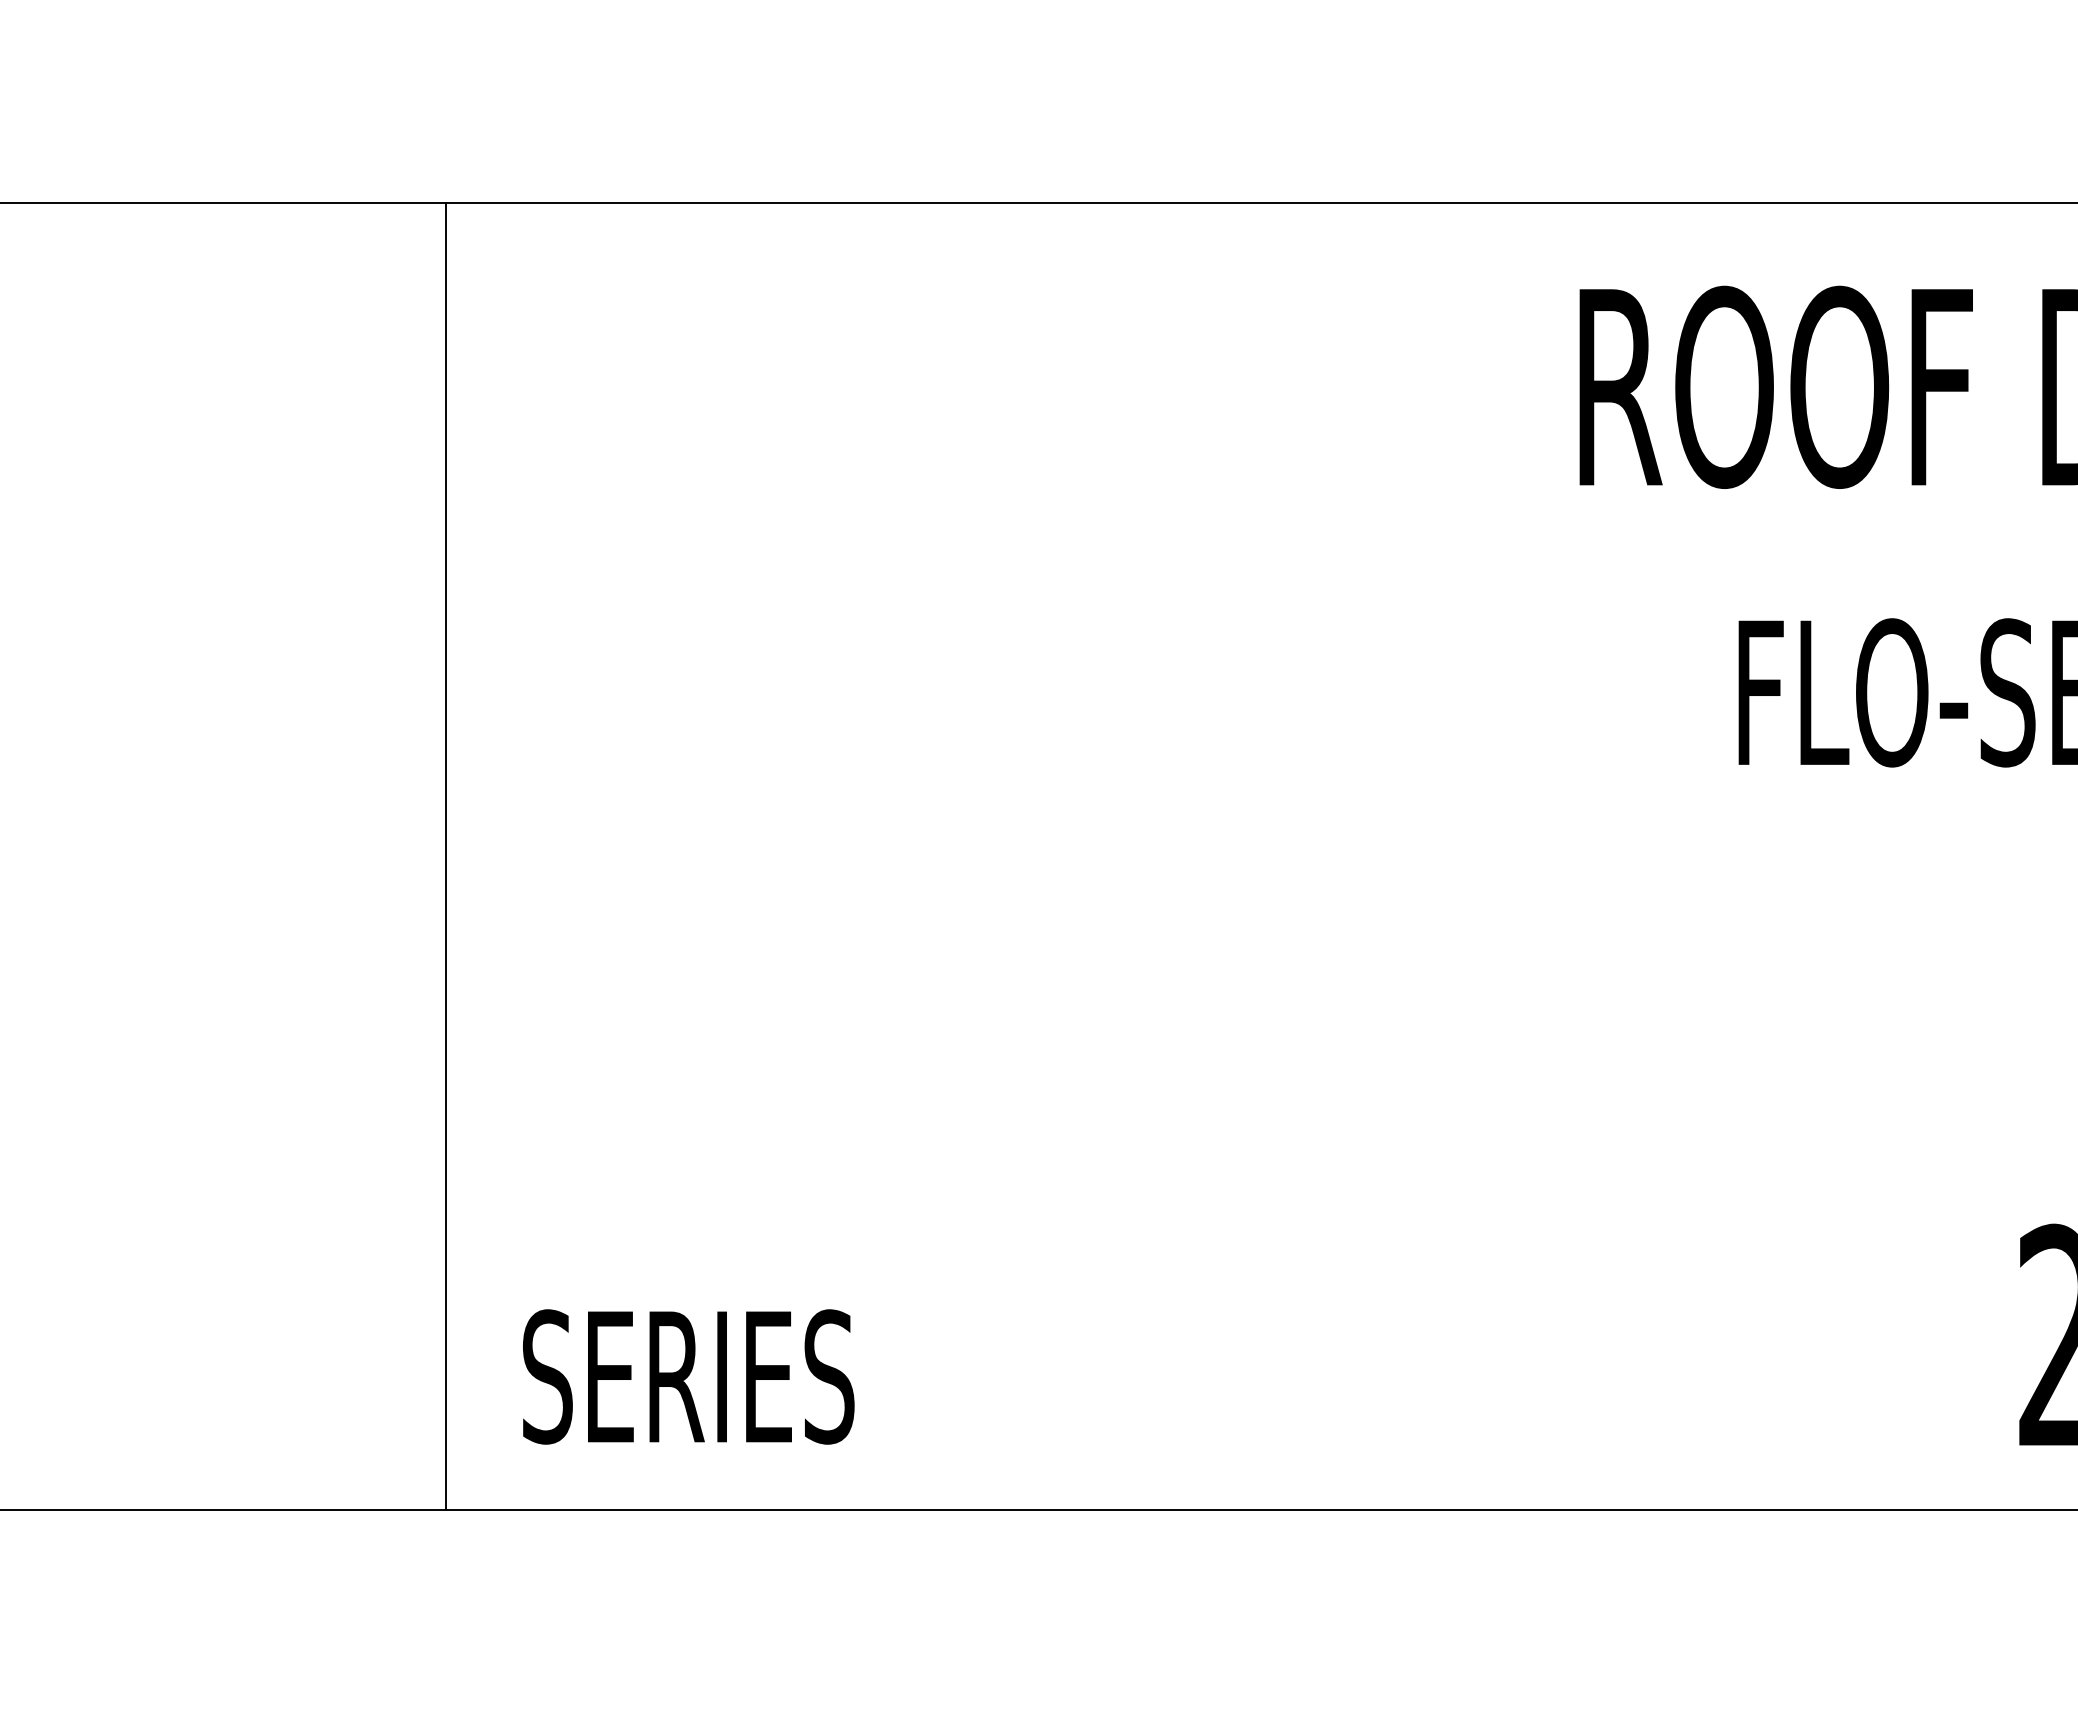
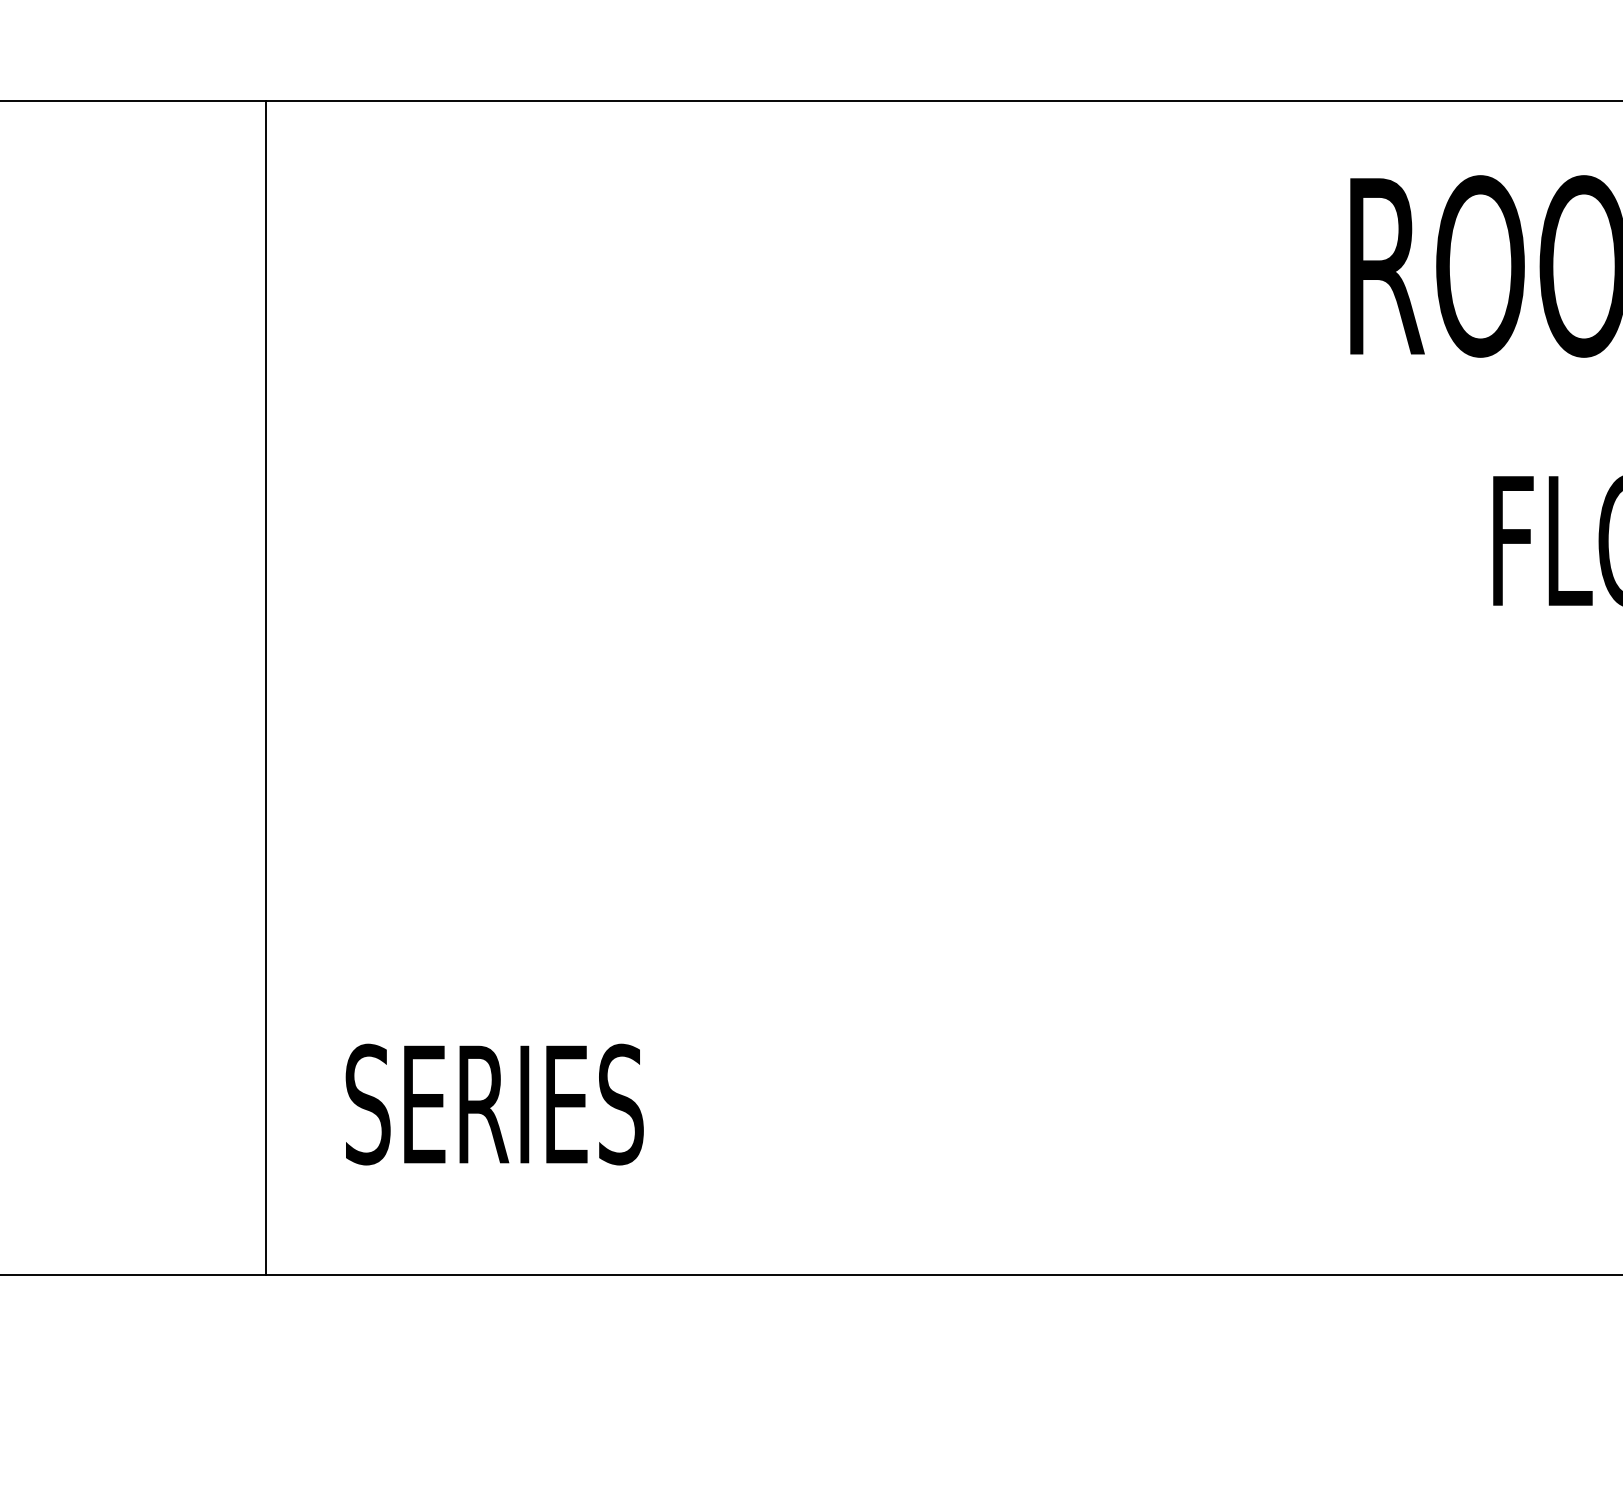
line: (445, 856) -> (266, 688), moved
text: (688, 1376) -> (494, 1104), moved

